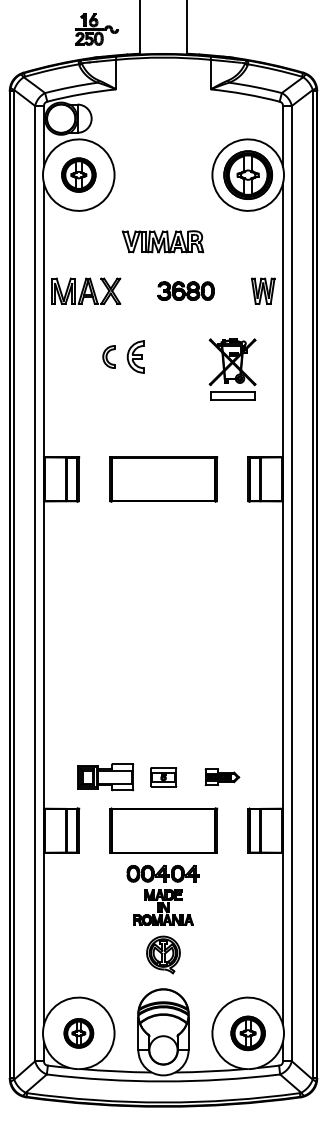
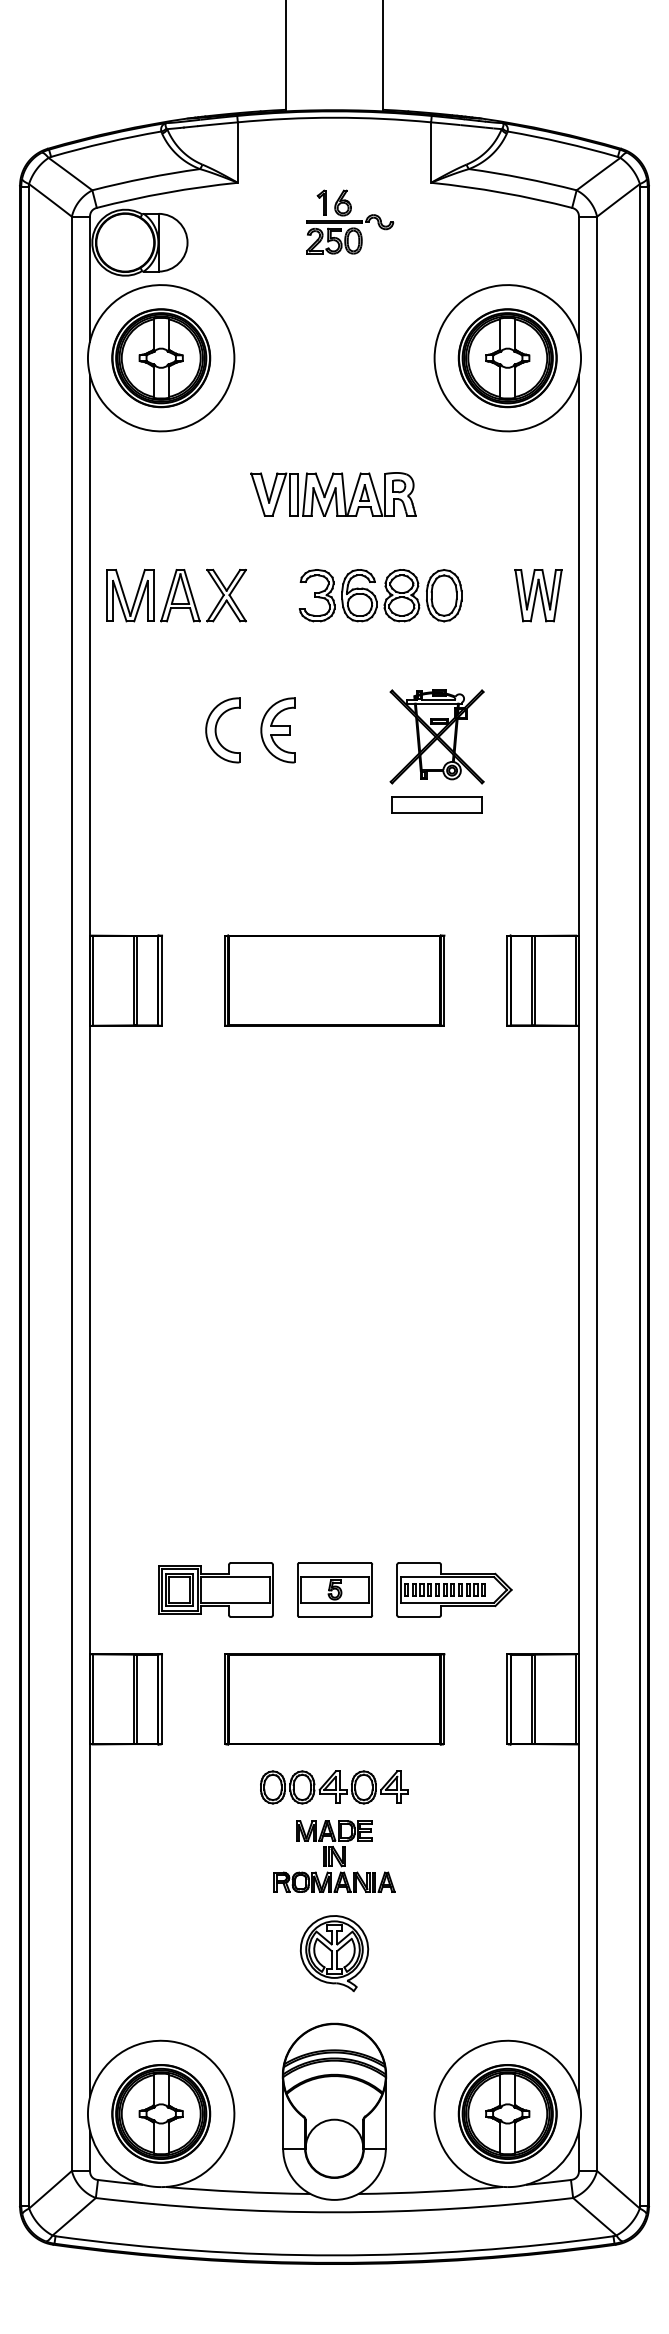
part: (96, 29) -> (348, 221), moved
part: (78, 174) -> (160, 356), size x1.43
part: (185, 290) -> (379, 594), size x1.43
part: (108, 356) -> (221, 729), size x1.43
part: (232, 369) -> (436, 751), moved
part: (163, 777) -> (334, 1590), size x1.43
part: (222, 777) -> (455, 1590), size x1.67
part: (78, 1033) -> (160, 2114), size x1.67
part: (247, 1033) -> (506, 2114), size x1.43

